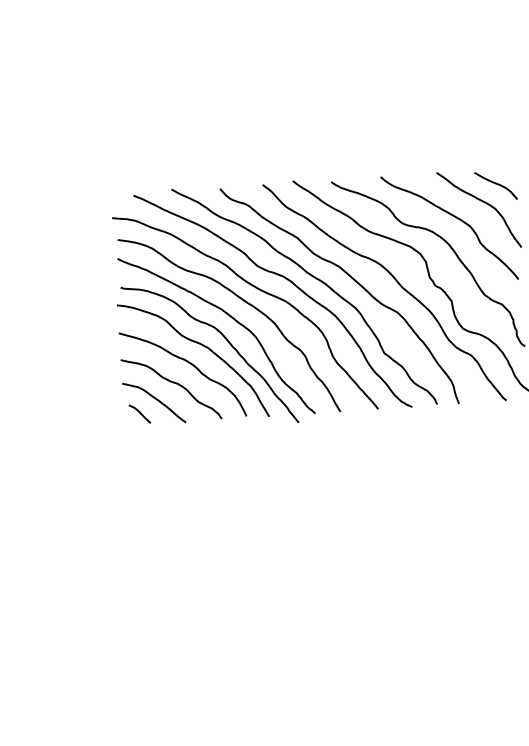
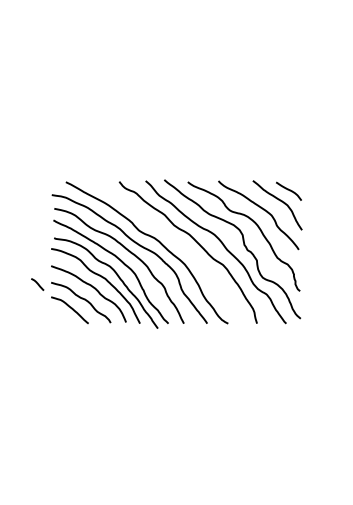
curve: (312, 278) -> (172, 240), removed
line: (139, 413) -> (37, 284), moved

